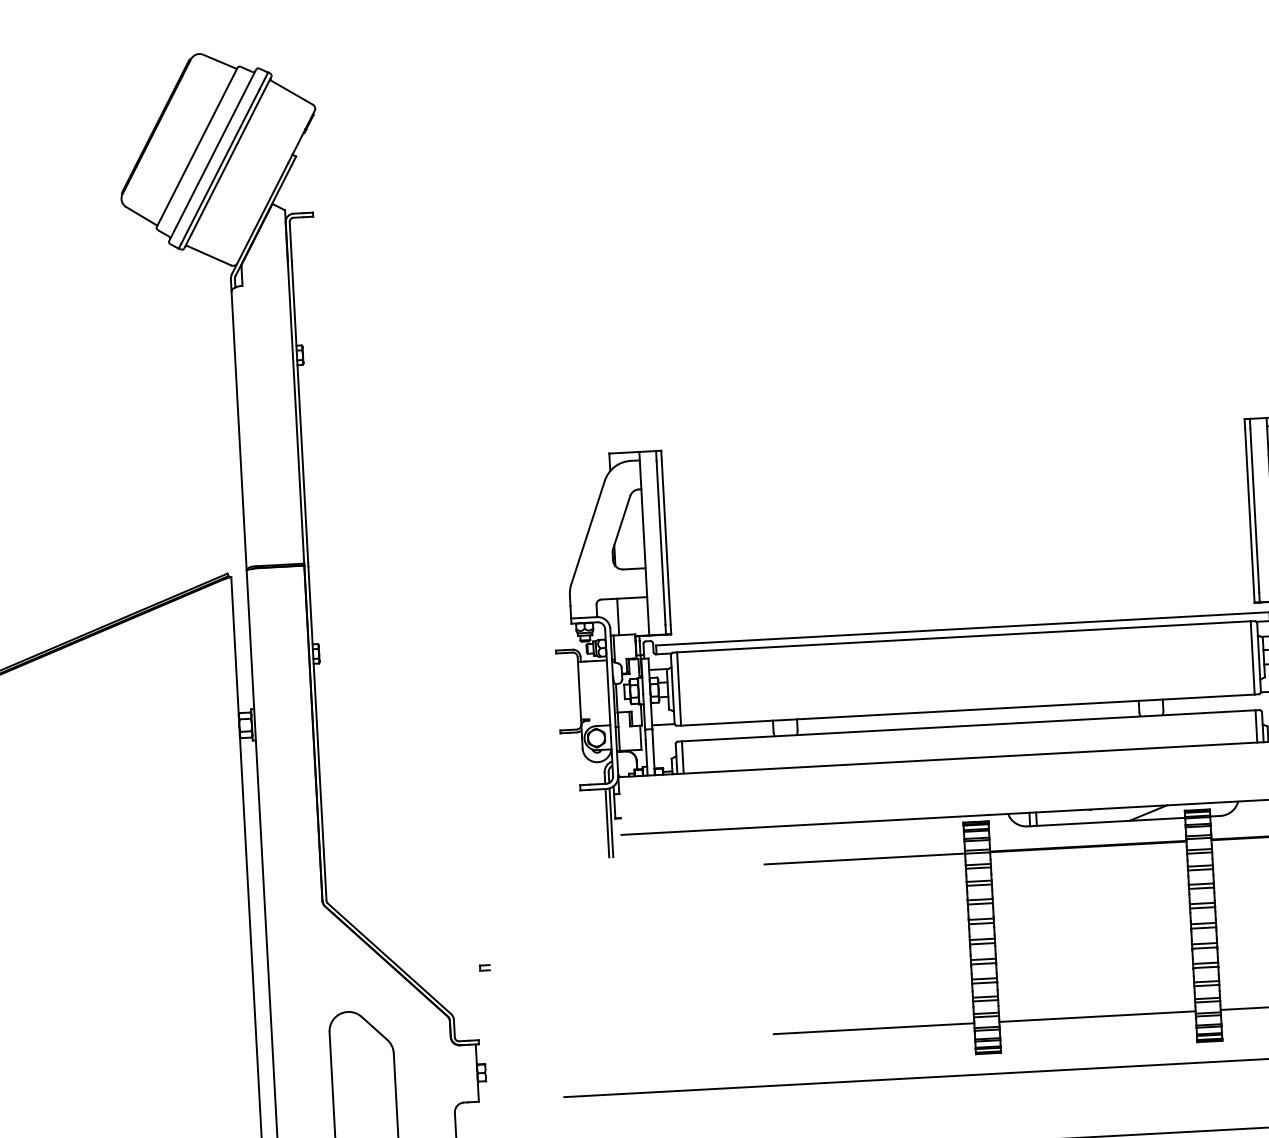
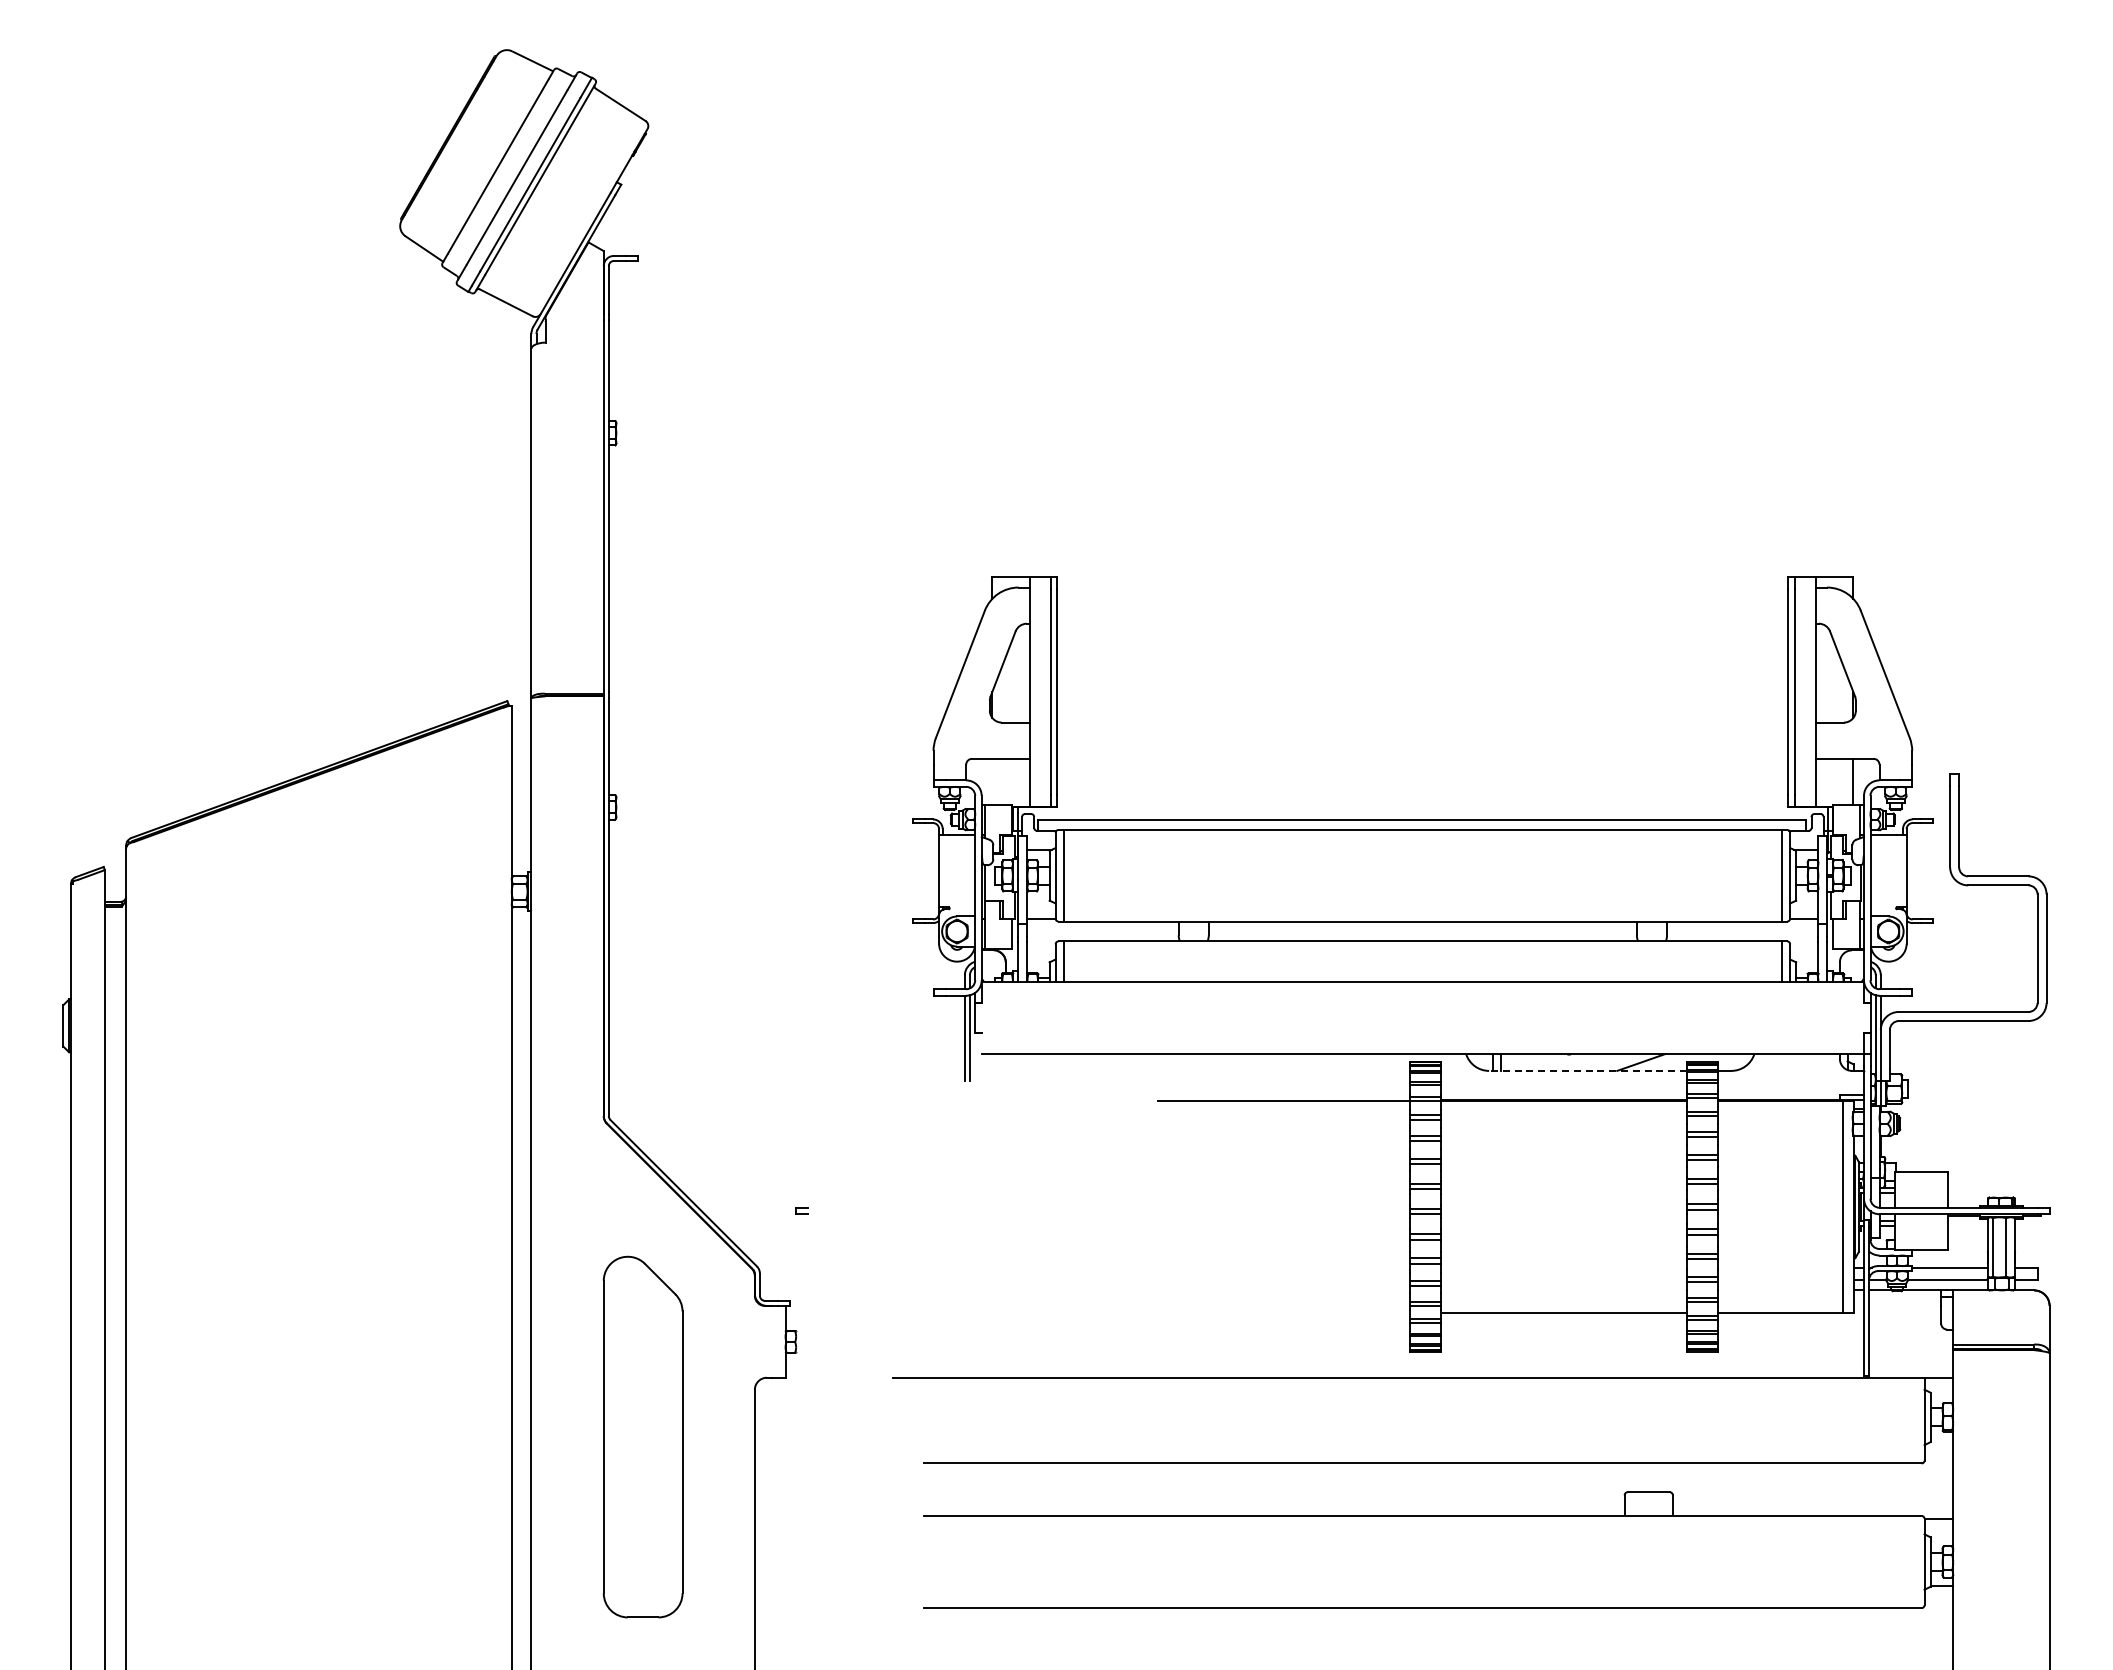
line: (618, 616) -> (992, 781), removed
line: (1106, 821) -> (1588, 1070), solid -> dashed
line: (873, 1028) -> (1283, 1313), removed

